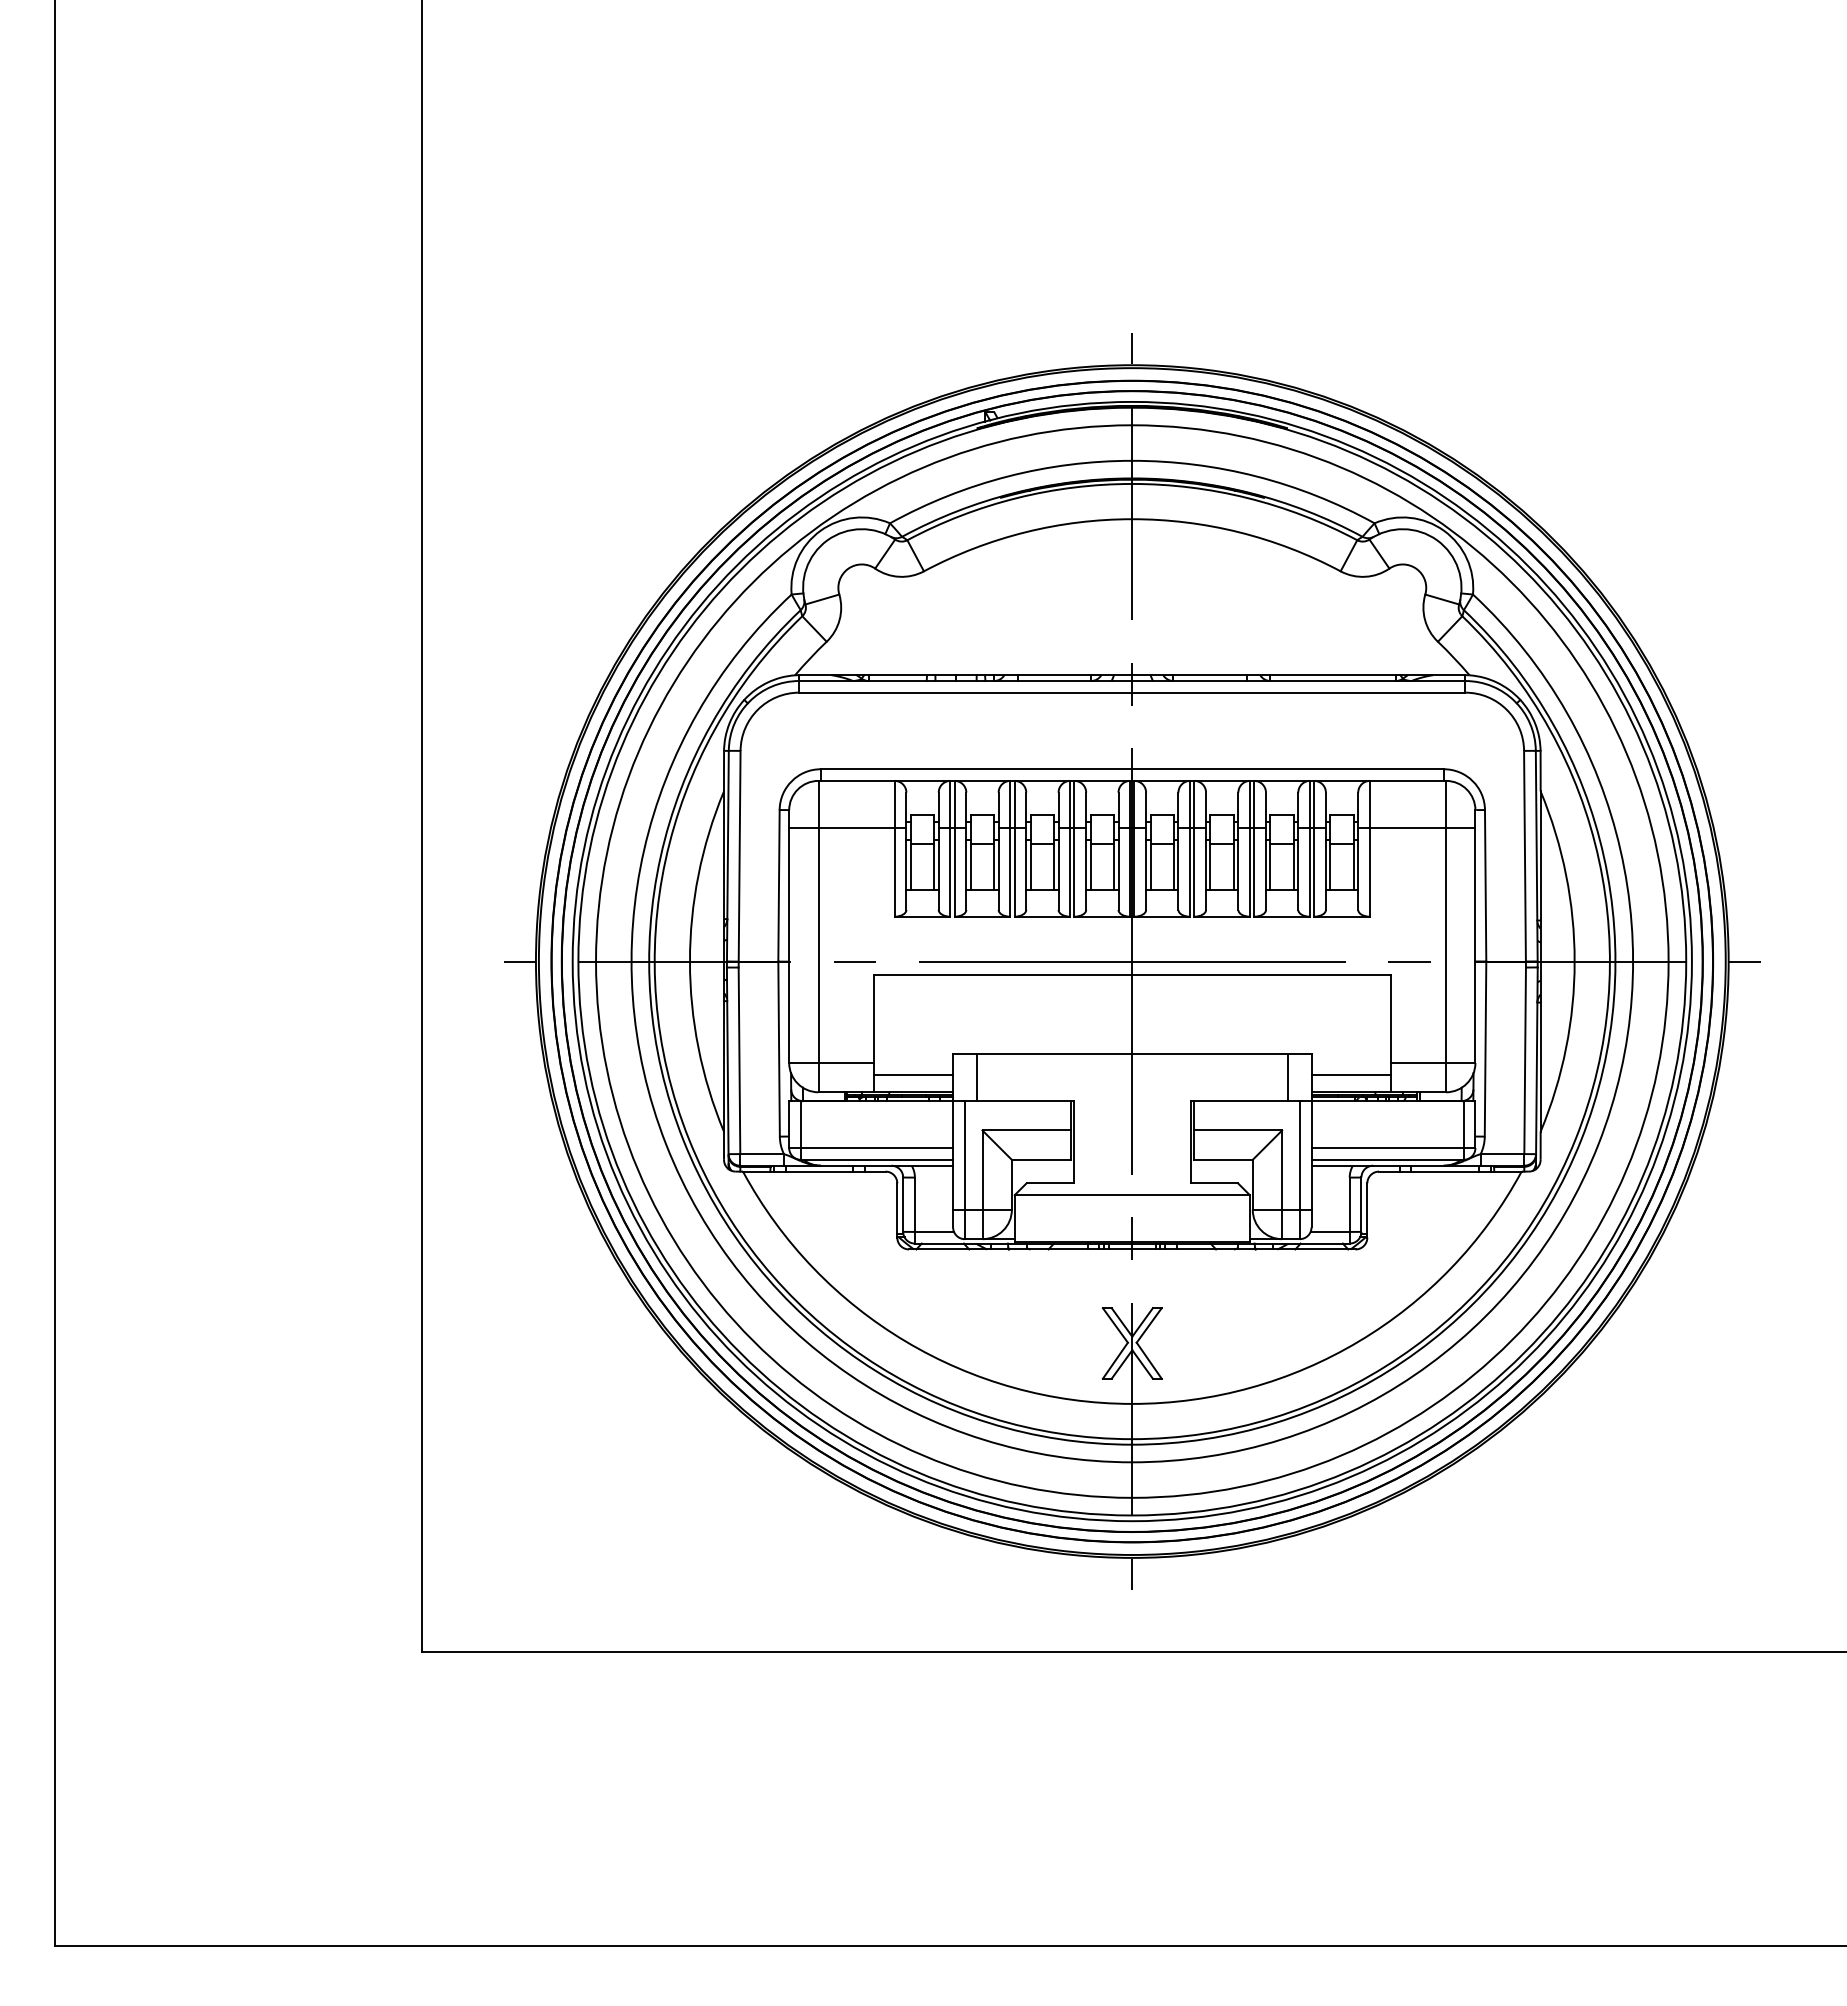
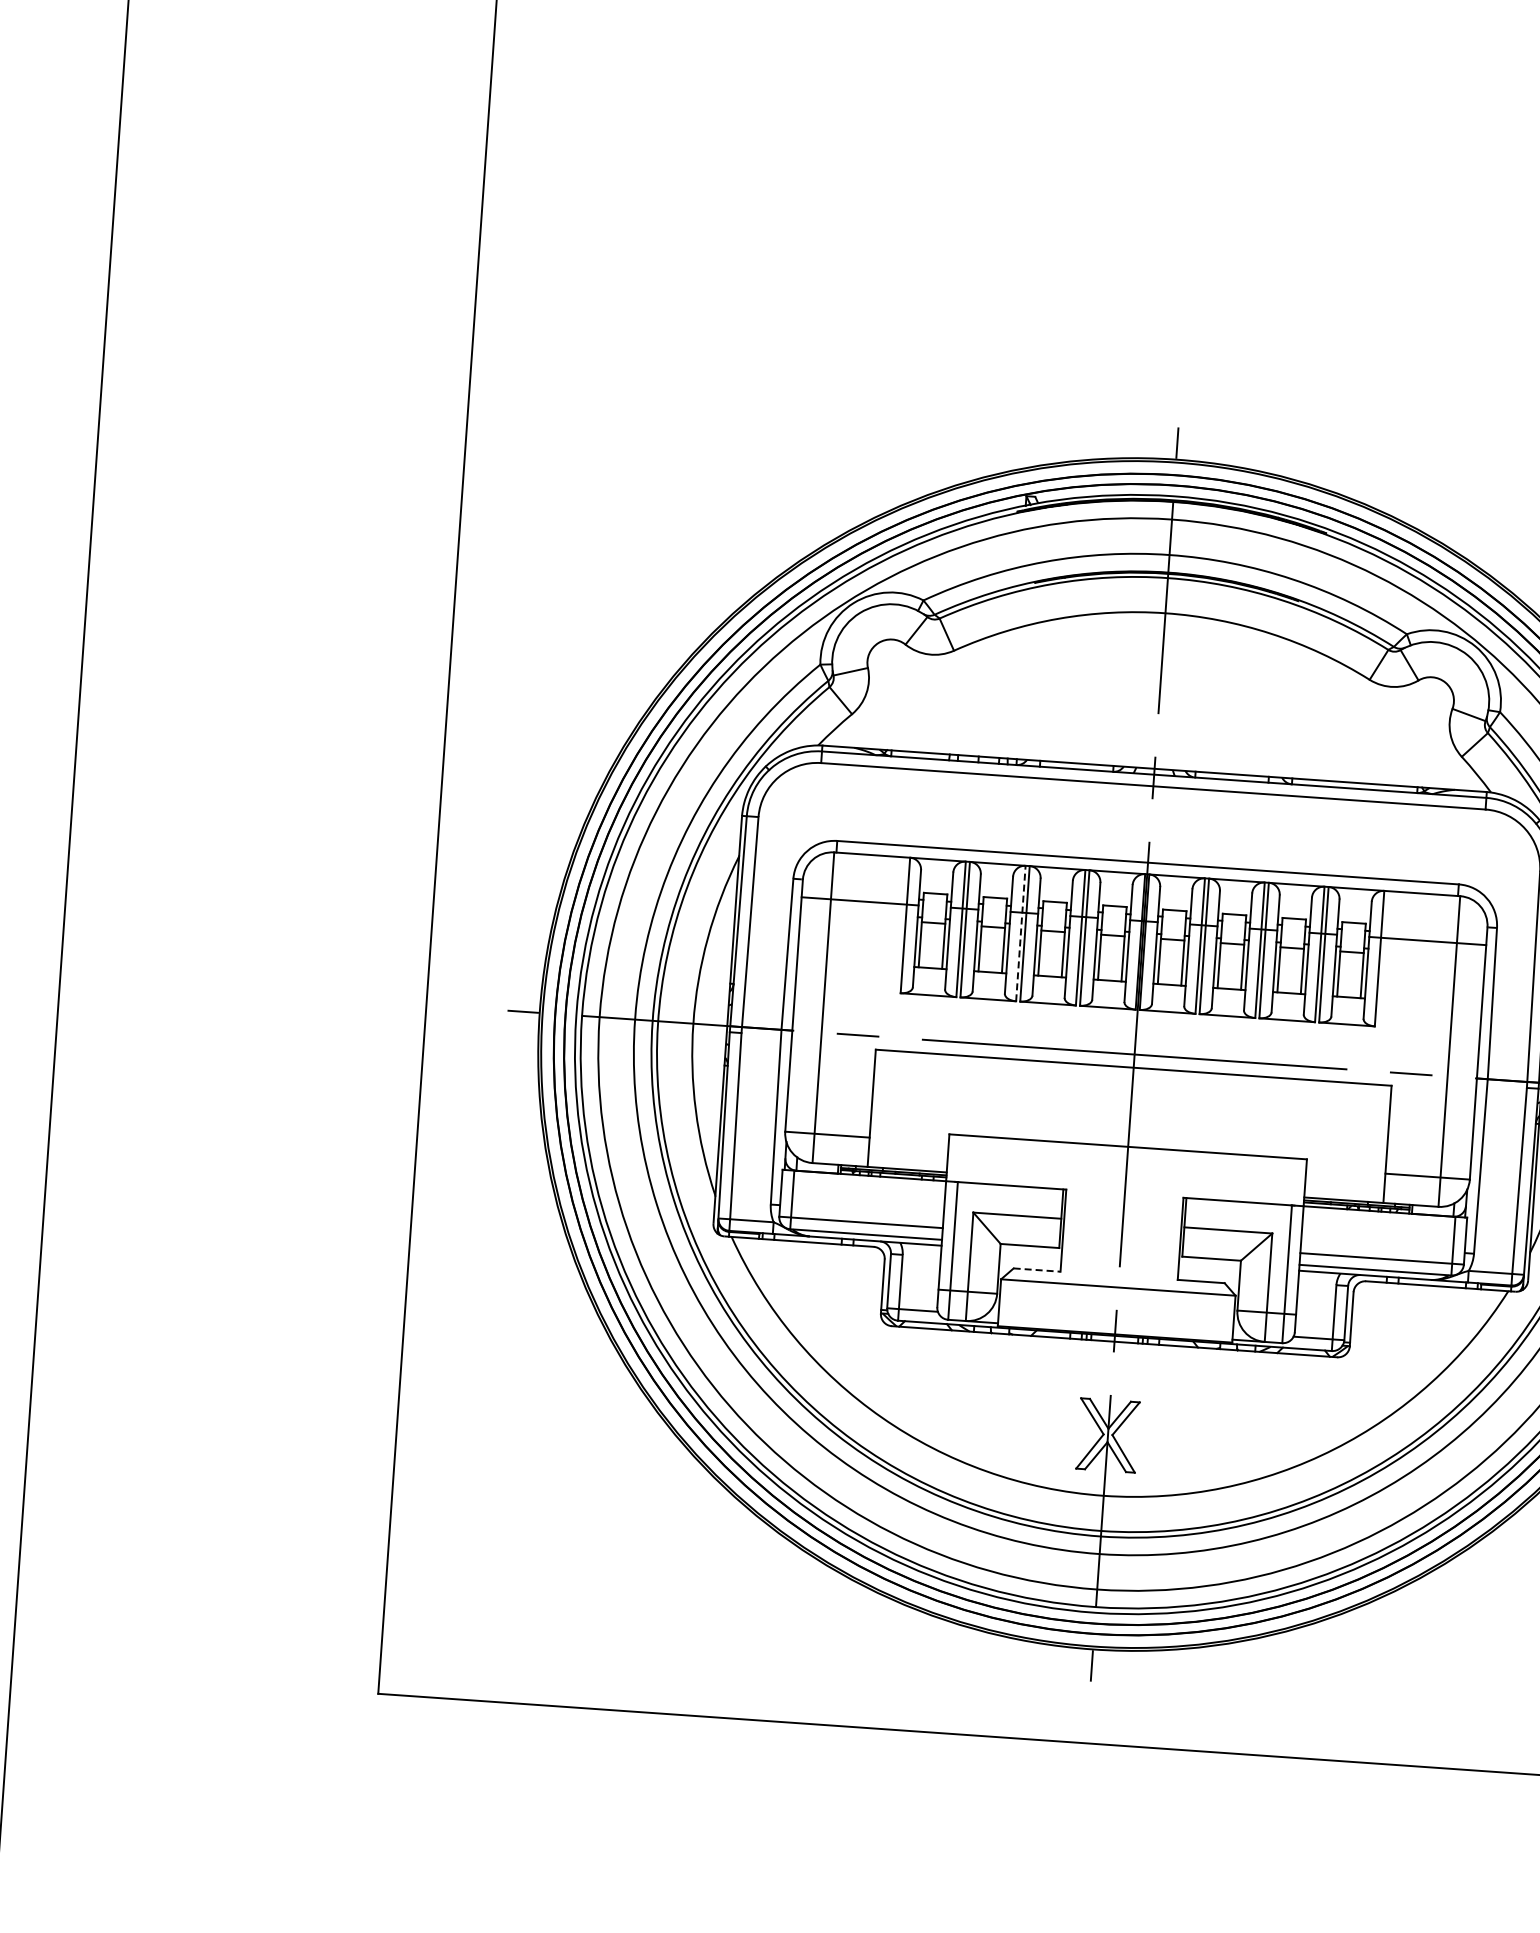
line: (1010, 848) -> (1021, 933), solid -> dashed
line: (913, 1074) -> (908, 1151), removed
line: (1350, 1074) -> (1344, 1182), removed
line: (976, 1077) -> (971, 1159), removed
line: (1288, 1077) -> (1282, 1181), removed
line: (1050, 1183) -> (1037, 1270), solid -> dashed

